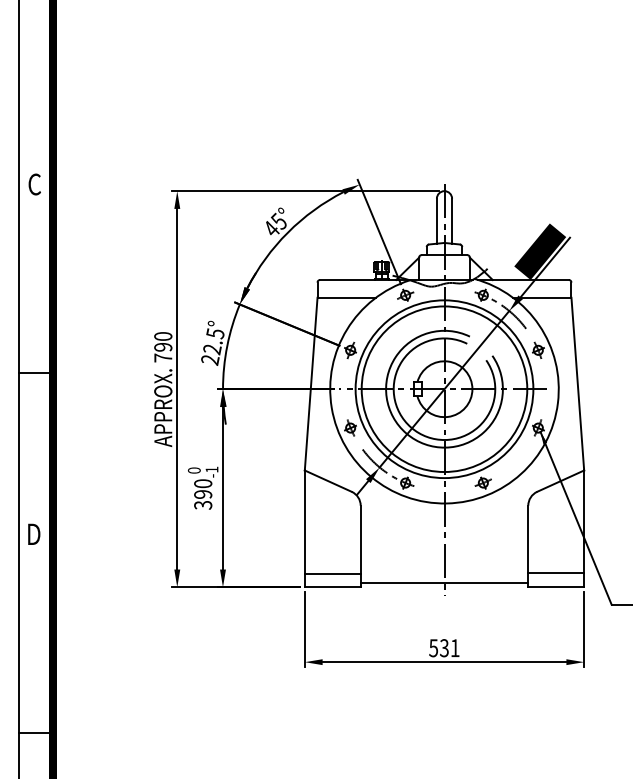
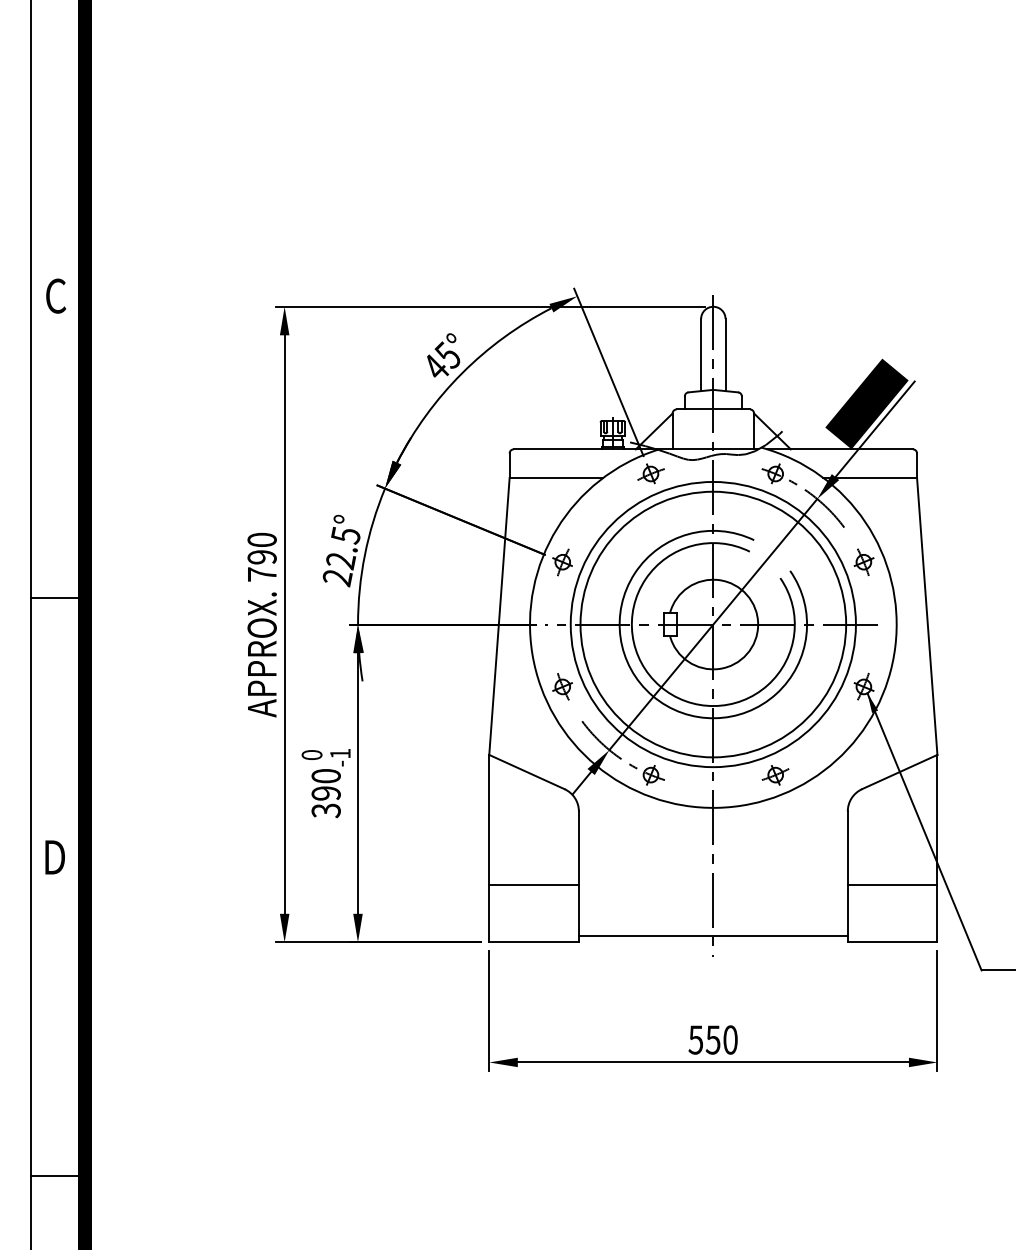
line: (556, 572) -> (893, 884), moved
line: (332, 573) -> (533, 884), moved
text: (449, 648) -> (721, 1040), 531 -> 550

